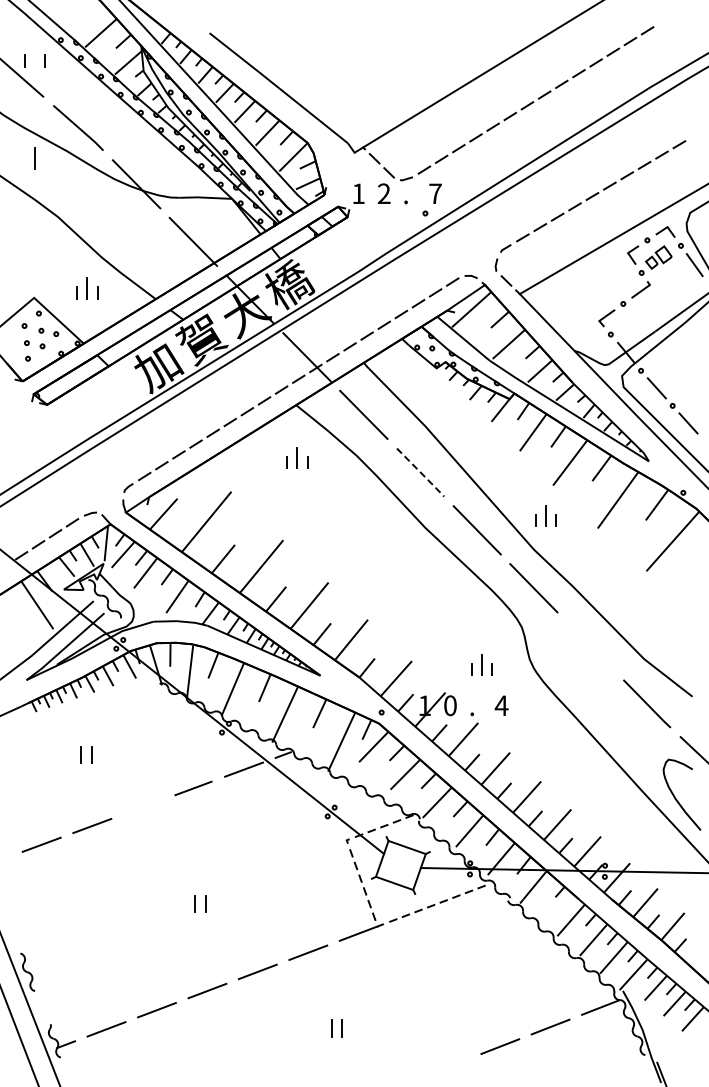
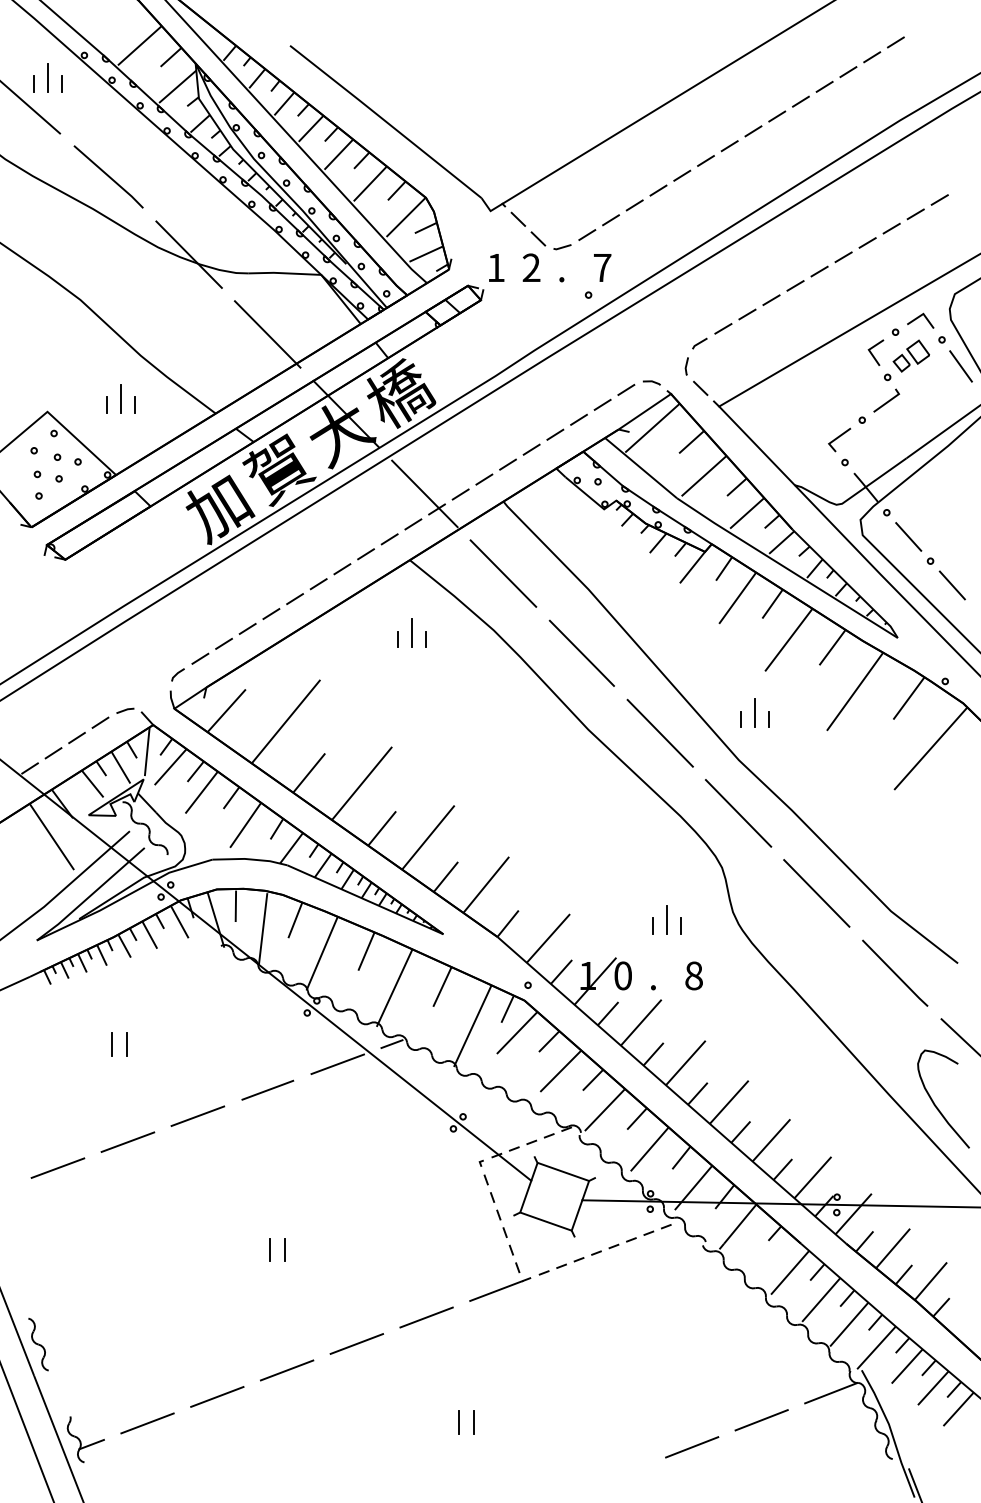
line: (34, 158) -> (47, 77), moved
line: (421, 473) -> (583, 654), dashed -> solid
line: (590, 646) -> (816, 893), added
text: (501, 705) -> (693, 975), 4 -> 8
line: (142, 807) -> (197, 1116), added

